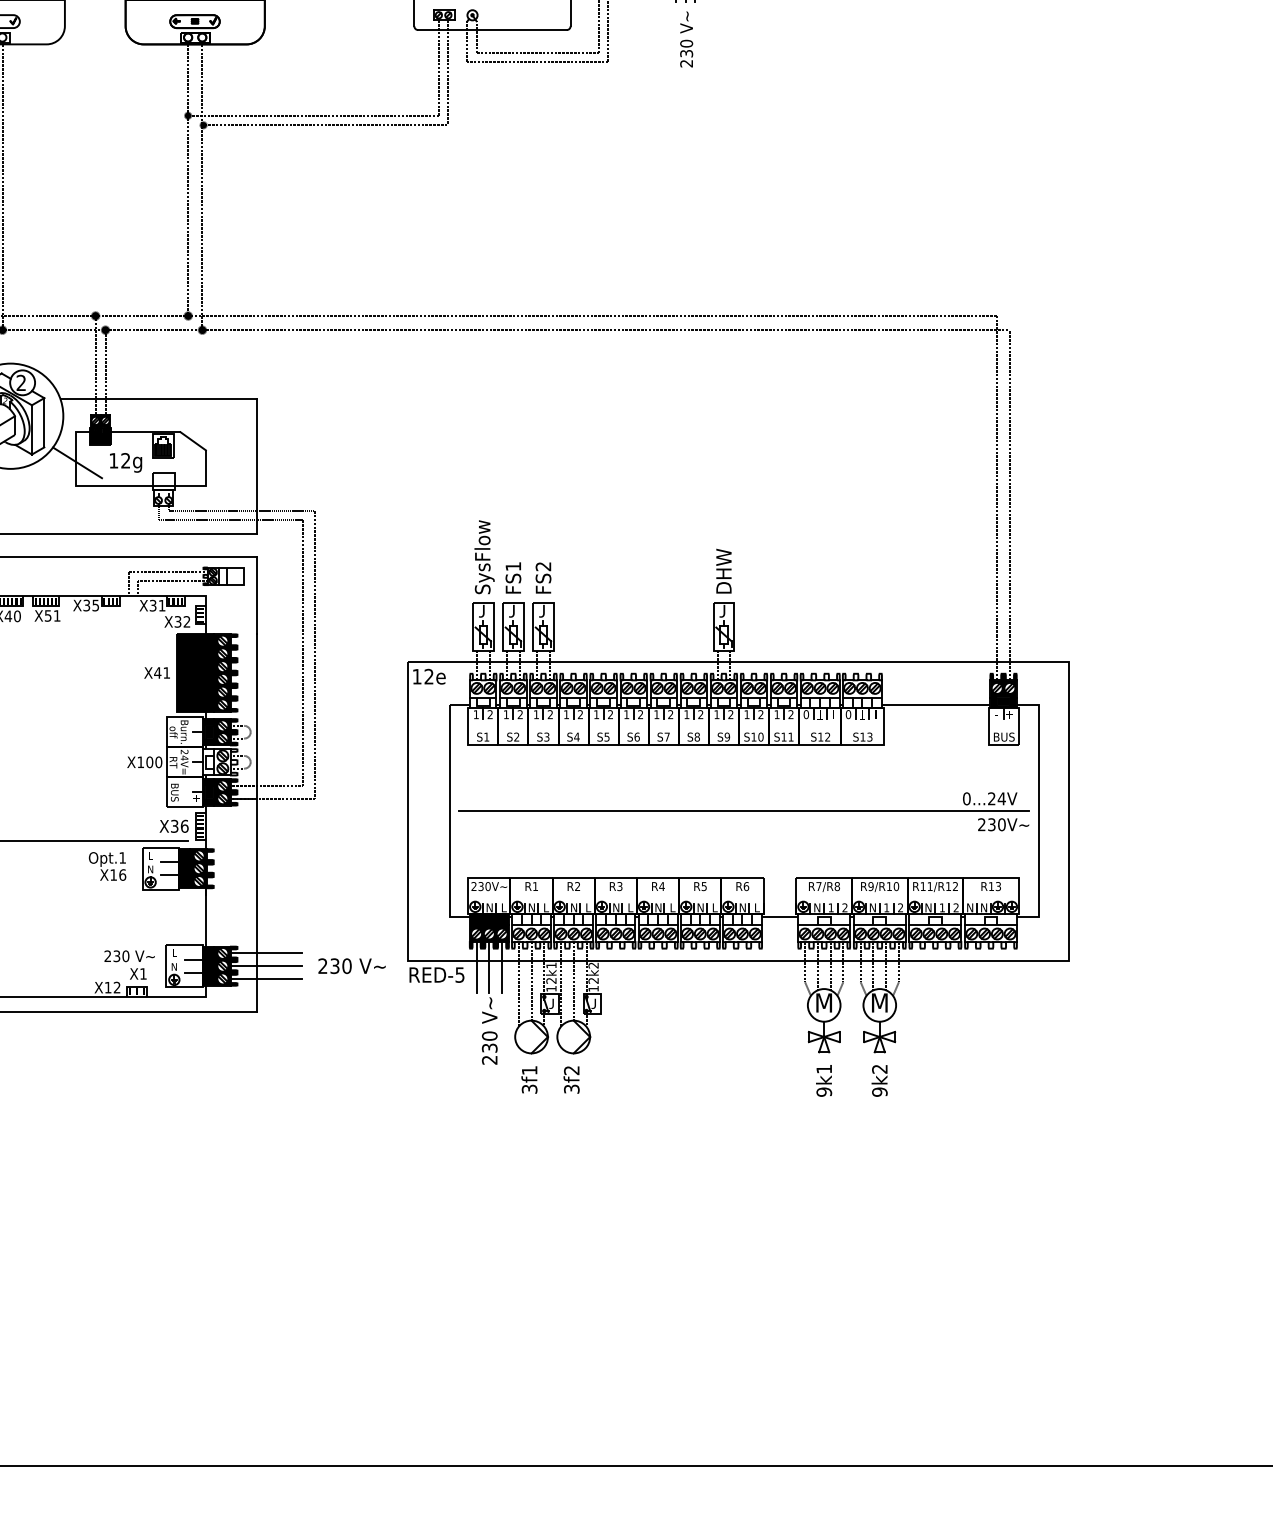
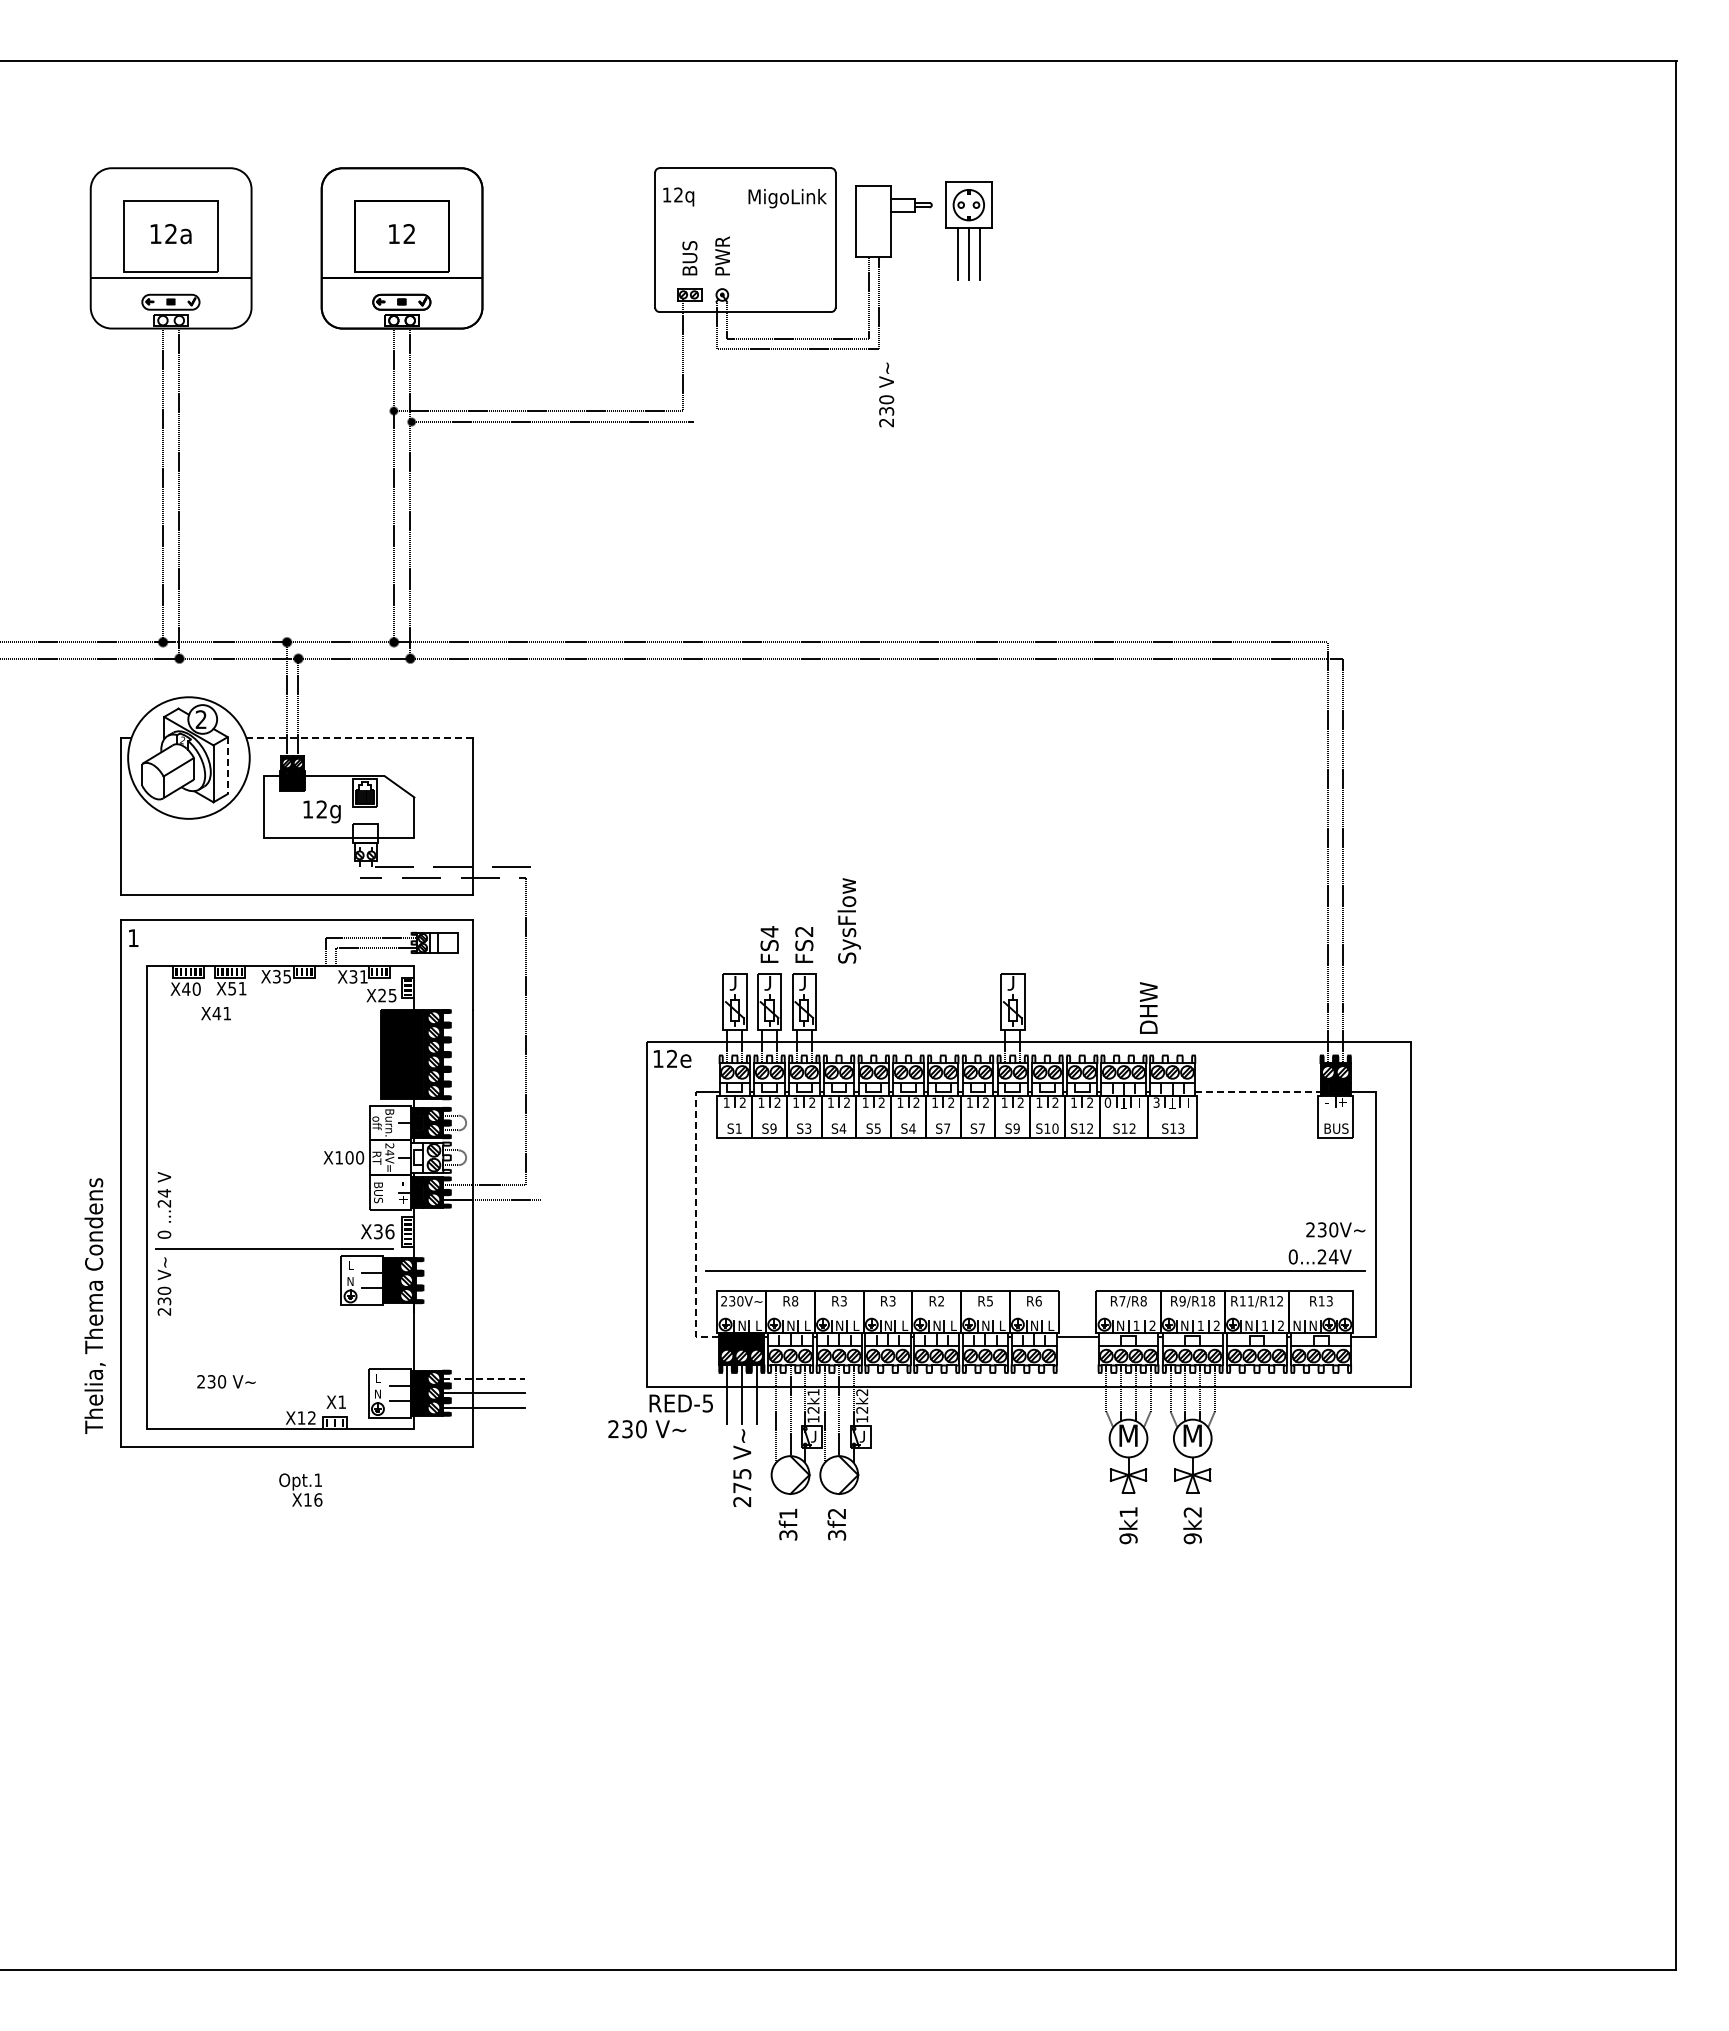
text: (686, 39) -> (886, 394), moved
line: (448, 71) -> (694, 359), removed
line: (159, 399) -> (360, 738), solid -> dashed
line: (44, 423) -> (227, 766), solid -> dashed
line: (76, 462) -> (265, 811), removed
text: (483, 556) -> (848, 920), moved
text: (513, 566) -> (769, 931), FS1 -> FS4
text: (723, 570) -> (1148, 1007), moved
text: (182, 621) -> (387, 995), X32 -> X25
line: (315, 654) -> (540, 1033), removed
text: (156, 672) -> (215, 1013), moved
line: (935, 704) -> (1257, 1091), solid -> dashed
text: (848, 714) -> (1156, 1102), 0 -> 3
text: (516, 736) -> (773, 1128), S2 -> S9
text: (637, 736) -> (912, 1128), S6 -> S4
text: (696, 736) -> (981, 1128), S8 -> S7
text: (790, 736) -> (1089, 1128), S11 -> S12
part: (743, 810) -> (1035, 1270), moved
line: (449, 821) -> (695, 1226), solid -> dashed
text: (107, 865) -> (300, 1489), moved
text: (535, 886) -> (795, 1301), R1 -> R8
text: (577, 886) -> (843, 1301), R2 -> R3
text: (661, 886) -> (940, 1301), R4 -> R2
text: (896, 886) -> (1211, 1301), R9/R10 -> R9/R18
line: (266, 953) -> (484, 1378), solid -> dashed
text: (129, 956) -> (226, 1381), moved
text: (352, 966) -> (647, 1429), moved
text: (489, 1041) -> (742, 1480), 230 -> 275

